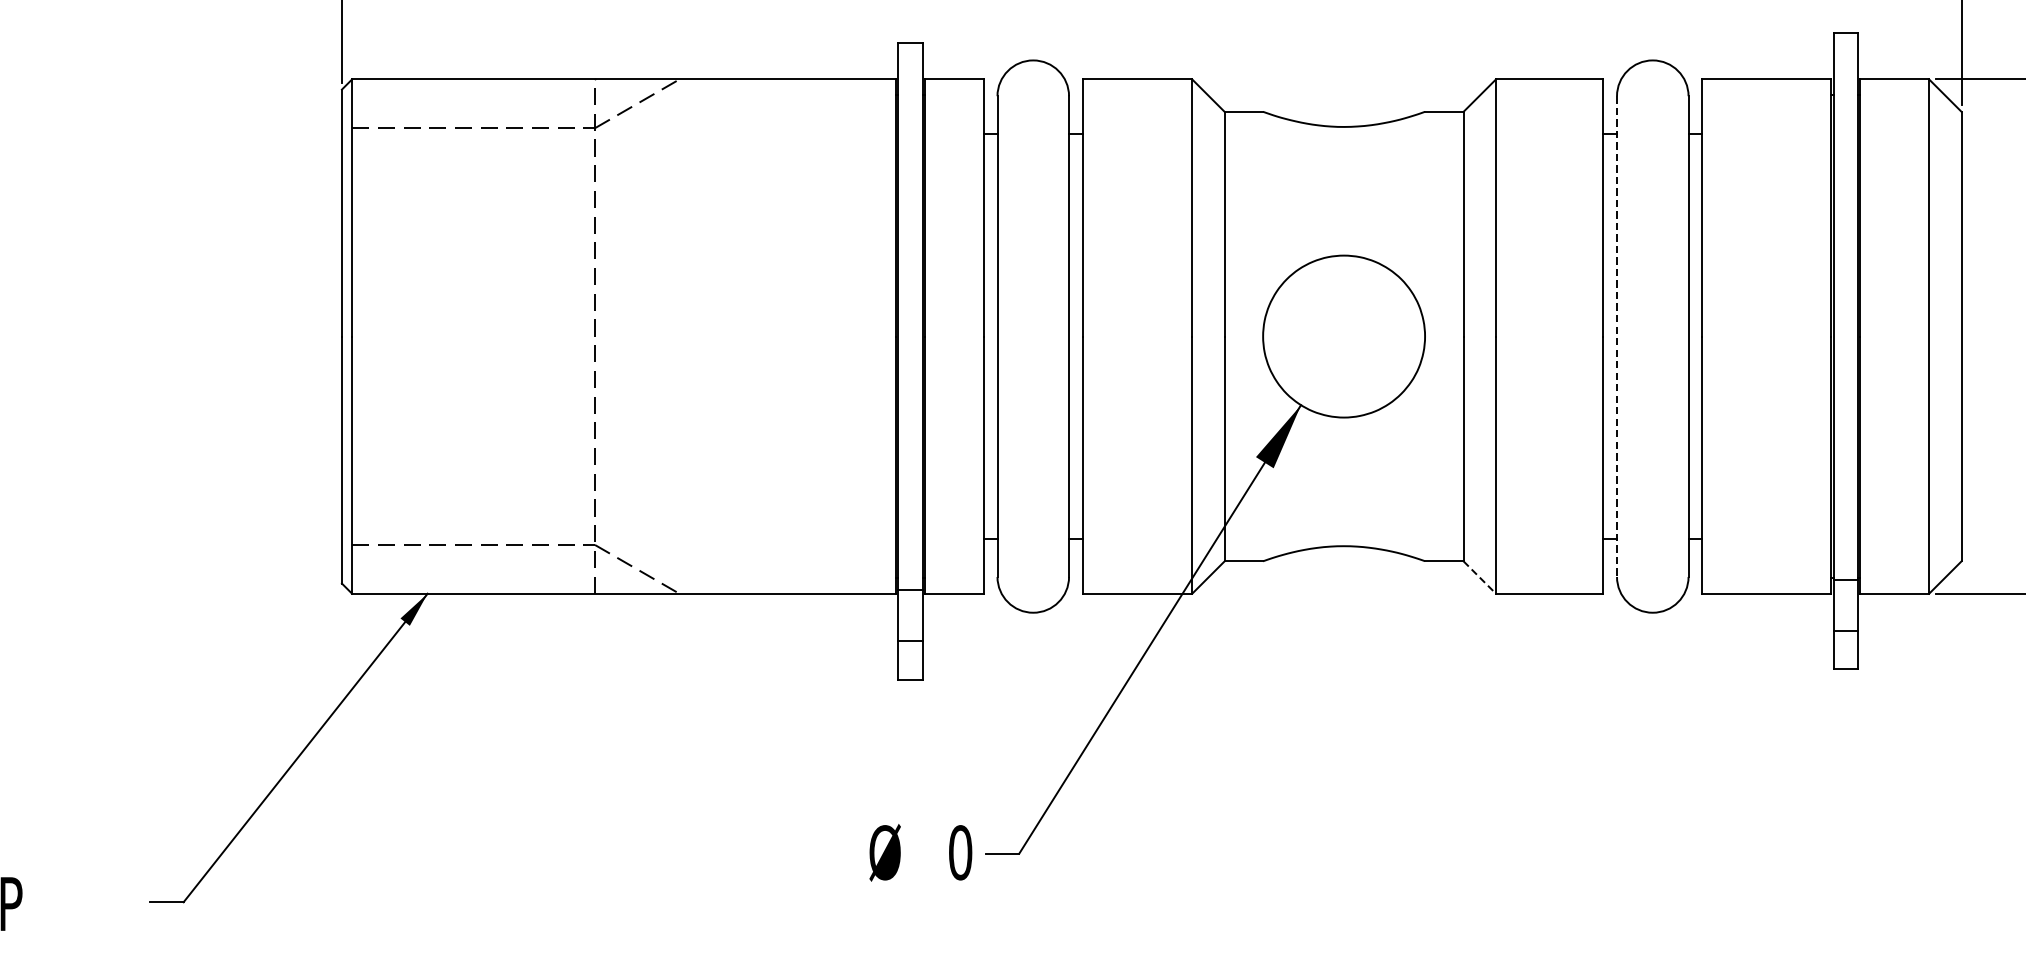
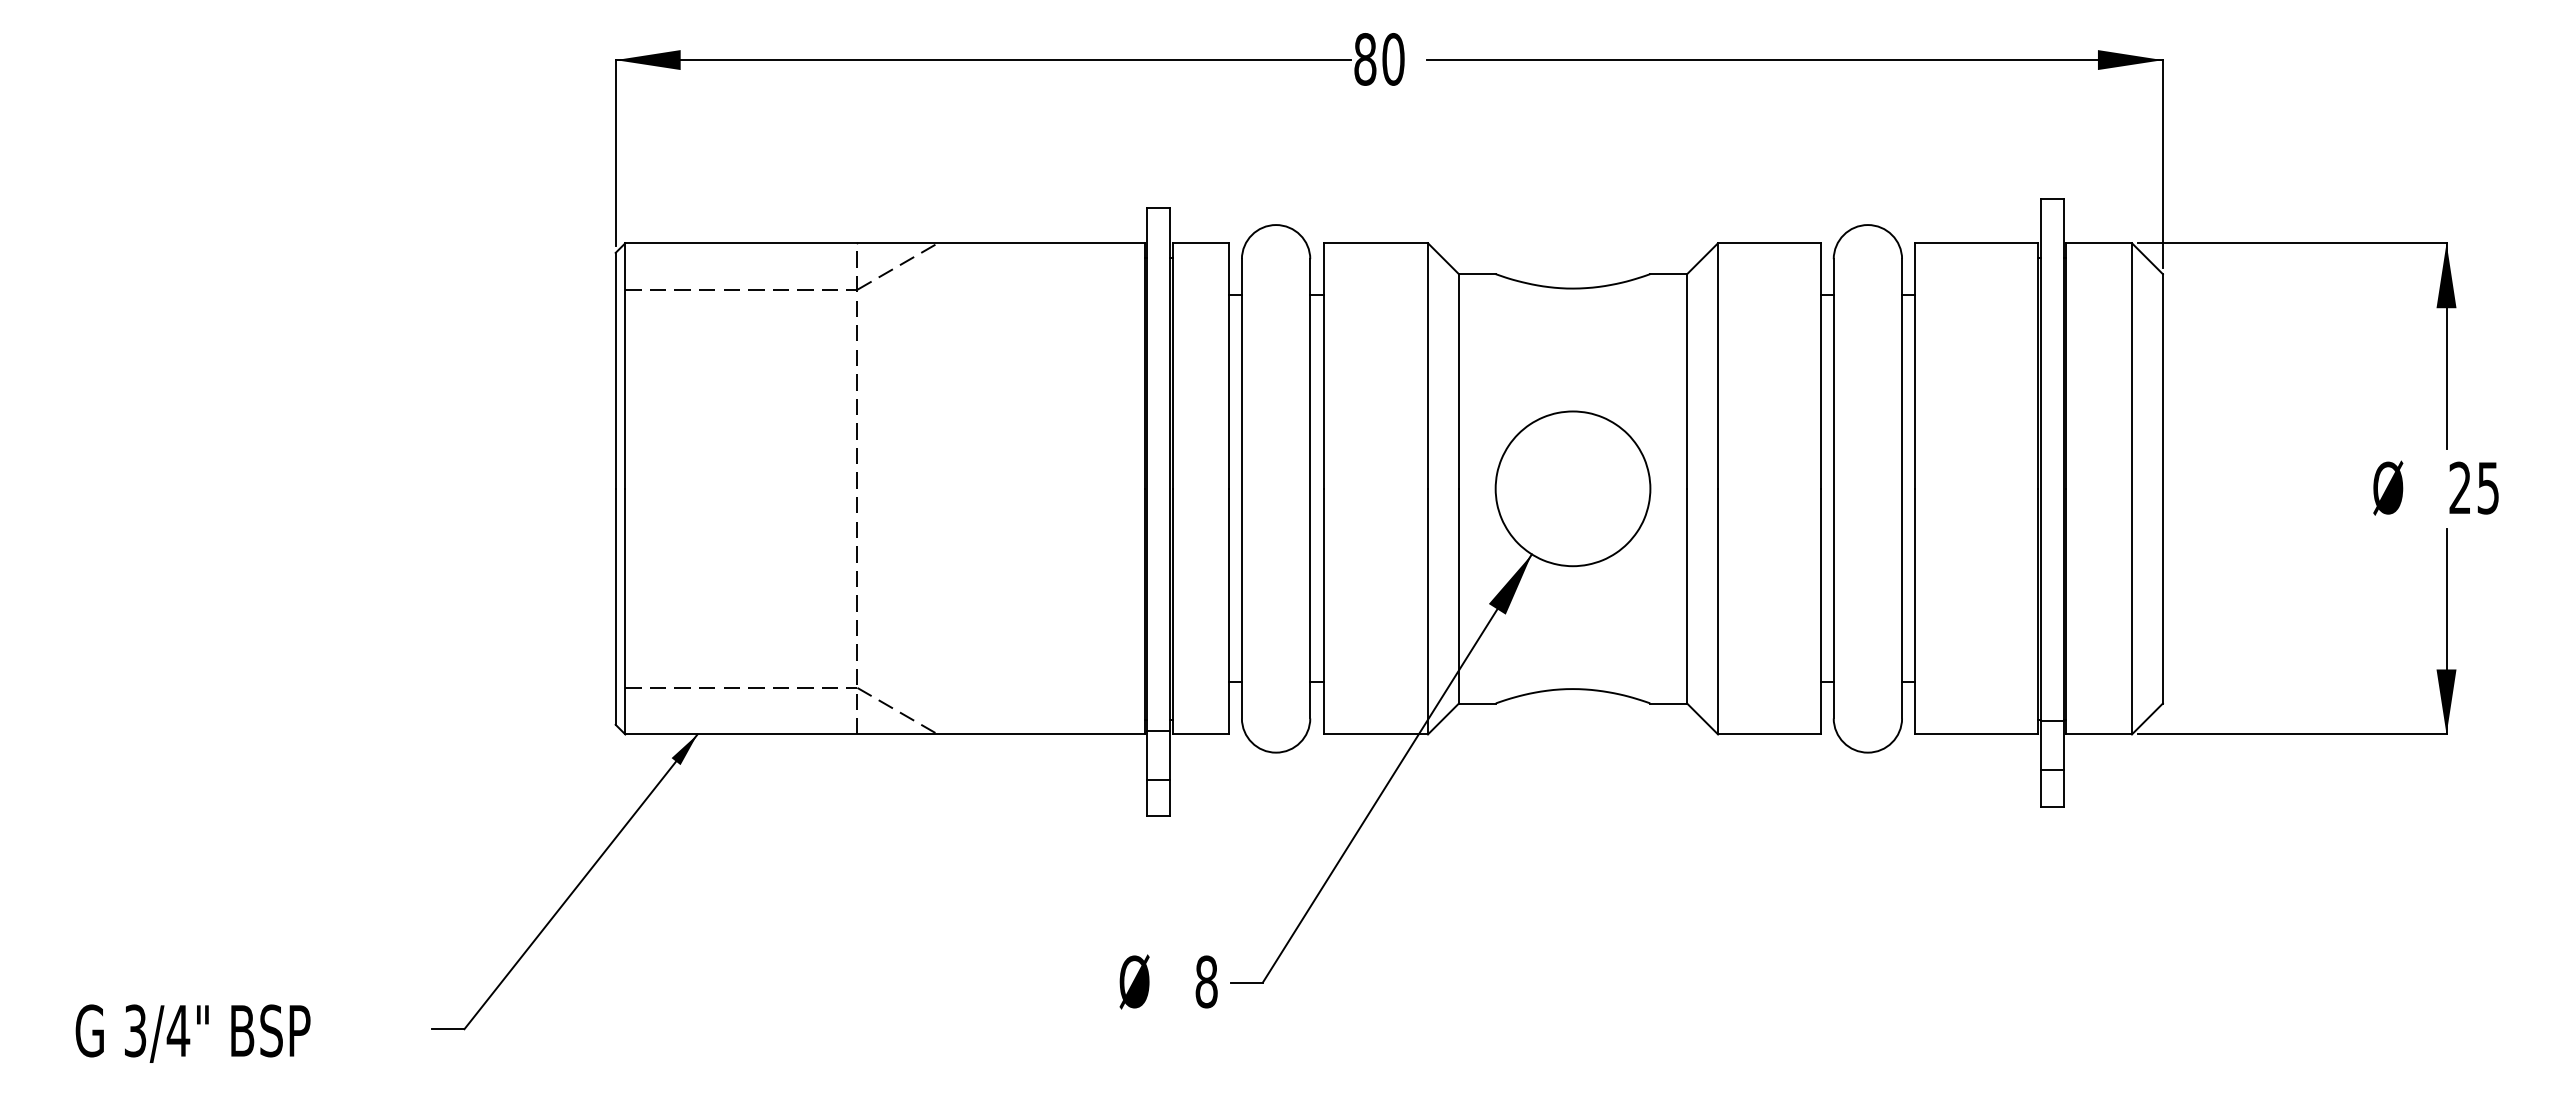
line: (1616, 336) -> (1833, 488), dashed -> solid
line: (1479, 578) -> (1702, 719), dashed -> solid
text: (960, 852) -> (1206, 981), 0 -> 8

